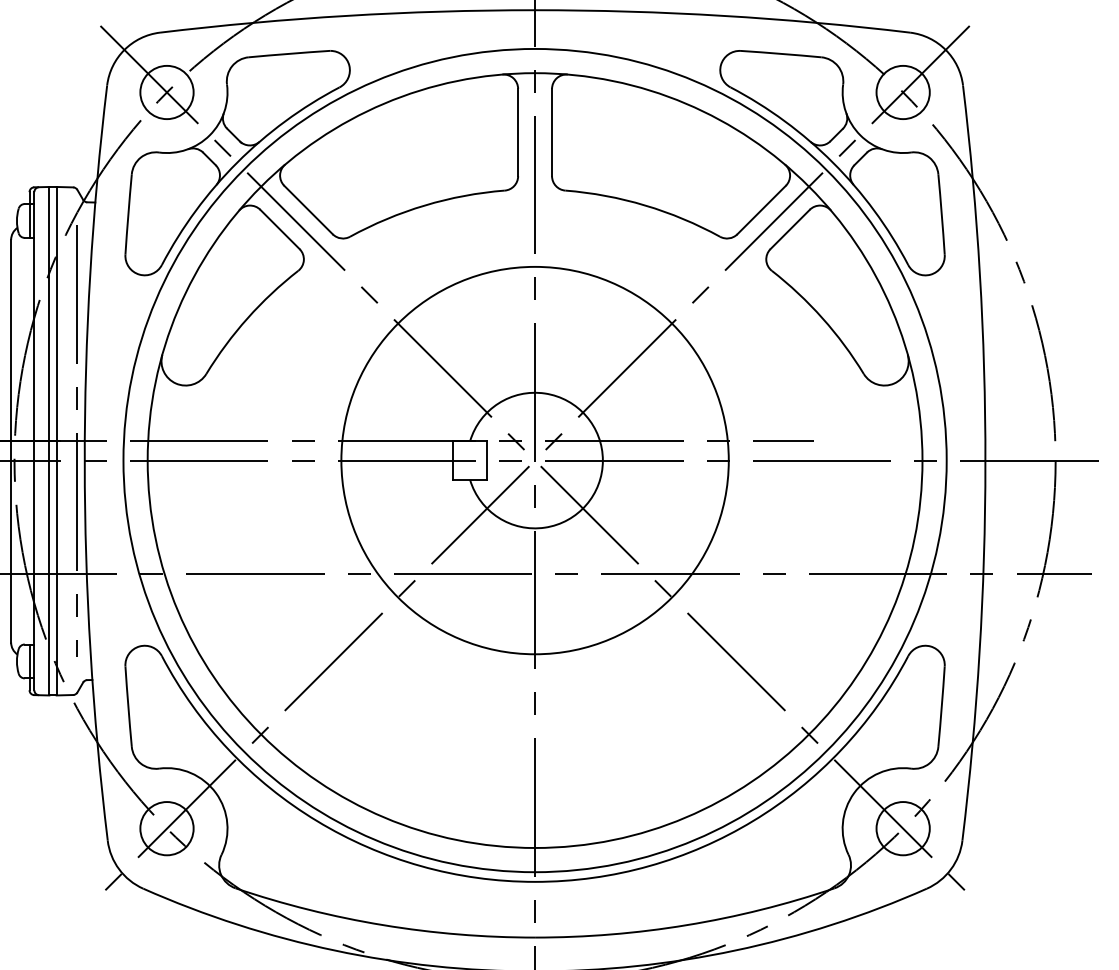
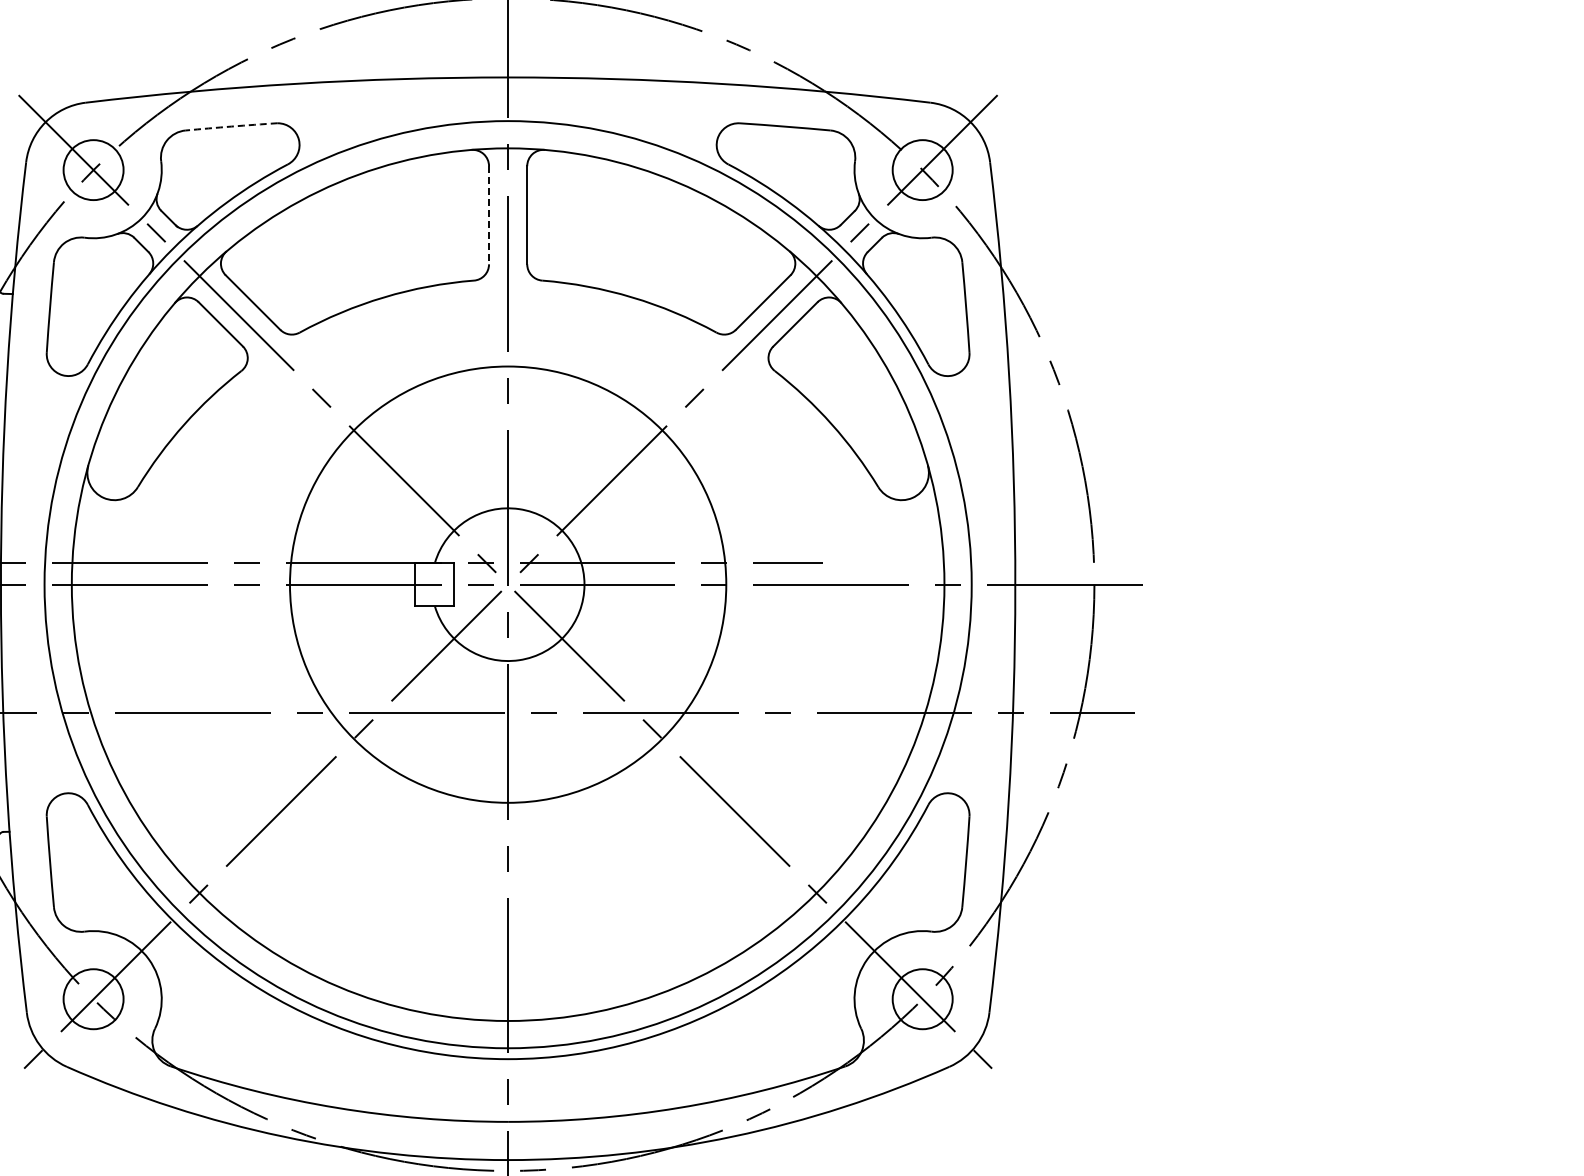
arc: (289, 53) -> (231, 126), solid -> dashed
line: (518, 132) -> (489, 215), solid -> dashed

